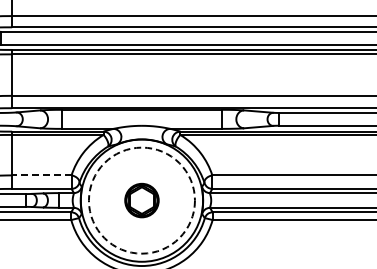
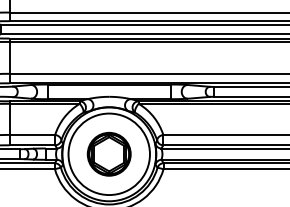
line: (41, 175) -> (32, 134), dashed -> solid
circle: (141, 200) -> (108, 154), dashed -> solid
part: (141, 200) -> (108, 154), size x1.67

